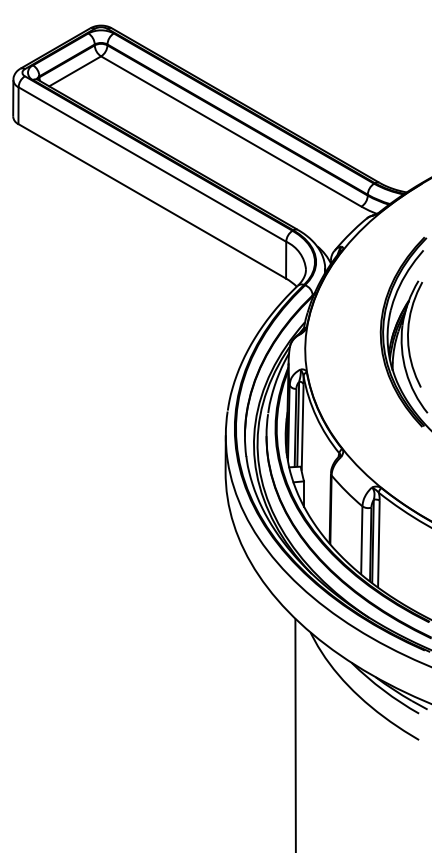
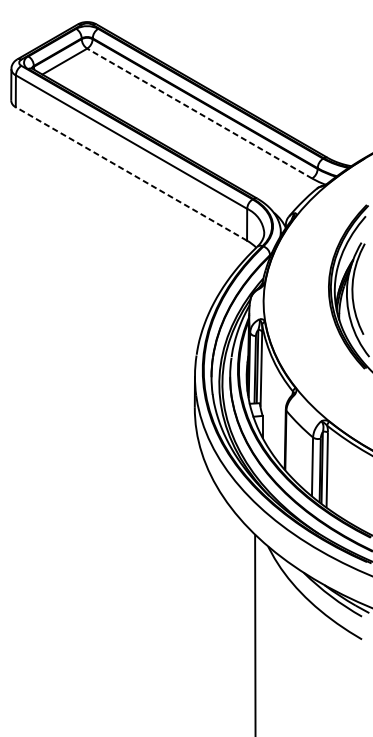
line: (230, 131) -> (199, 113), solid -> dashed
line: (152, 201) -> (131, 174), solid -> dashed

